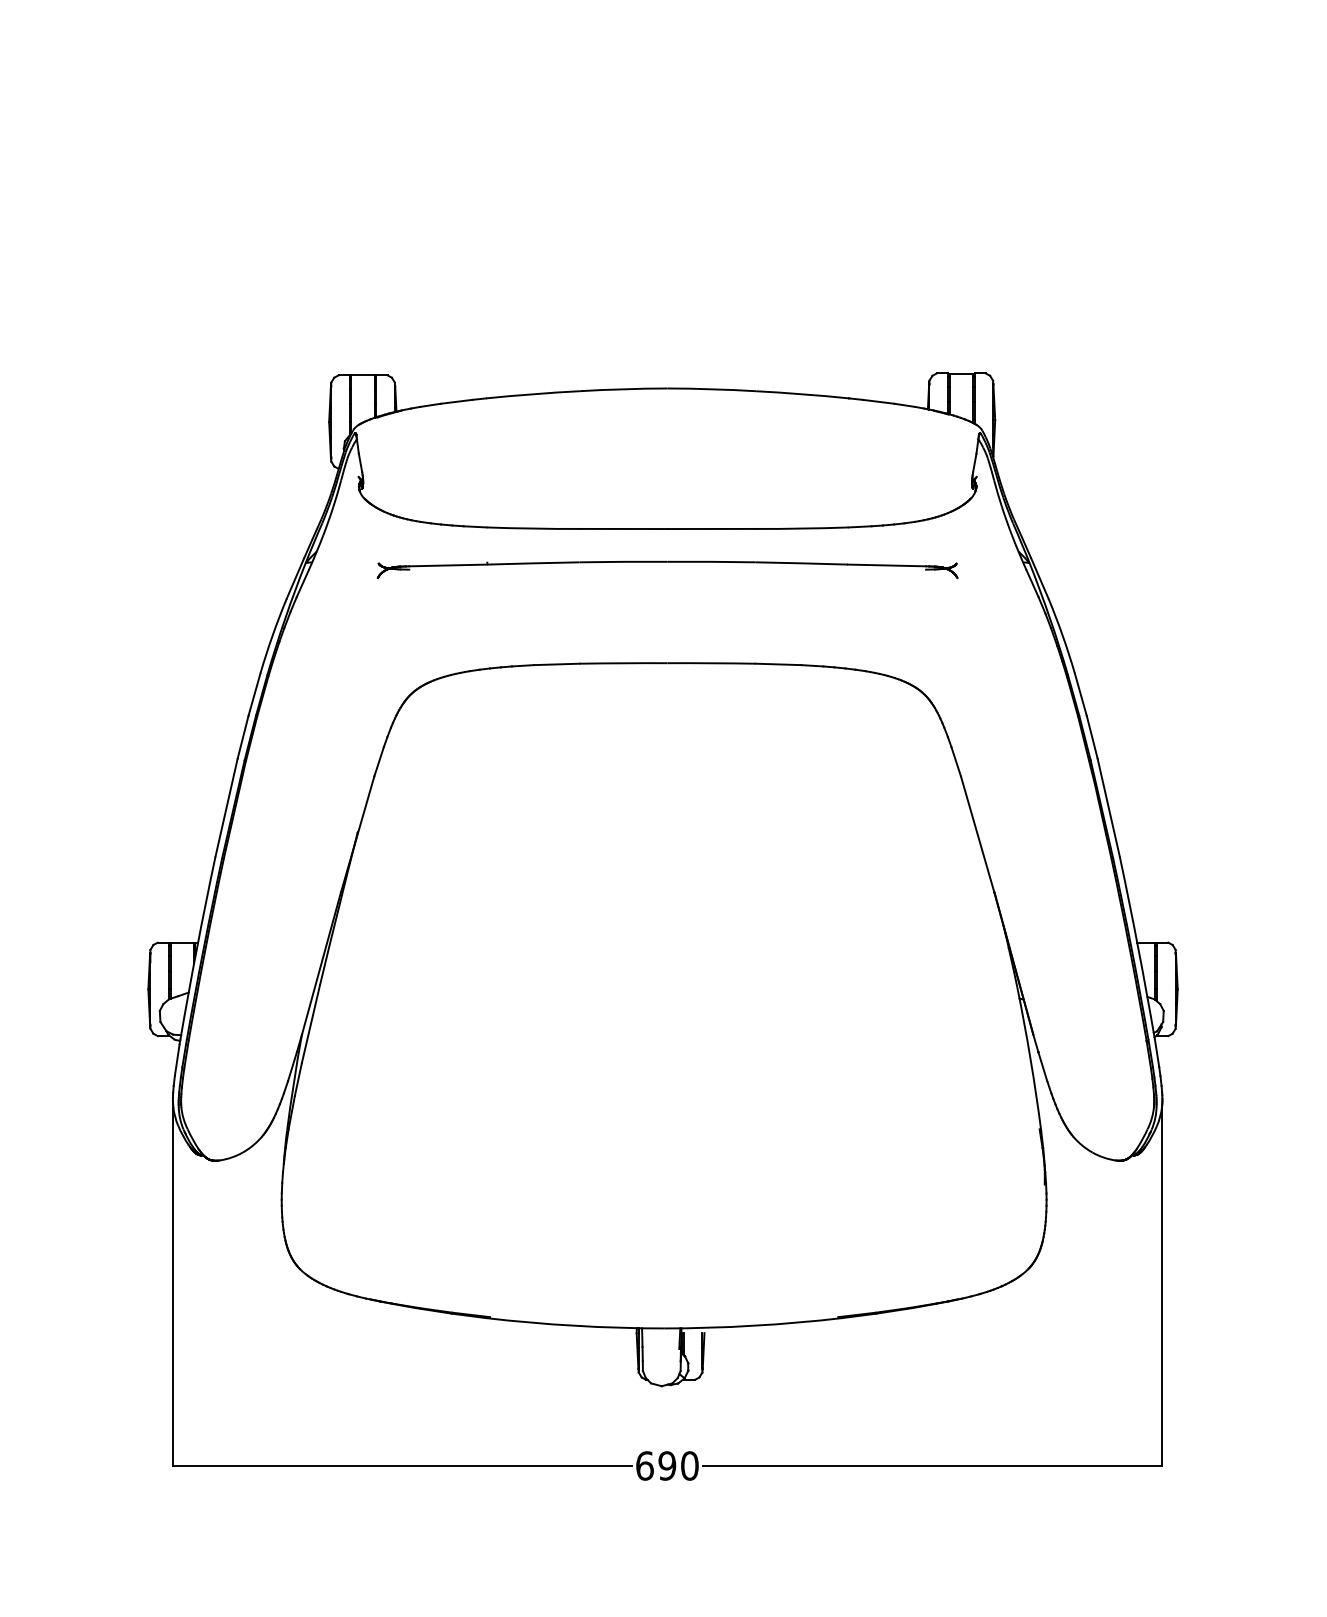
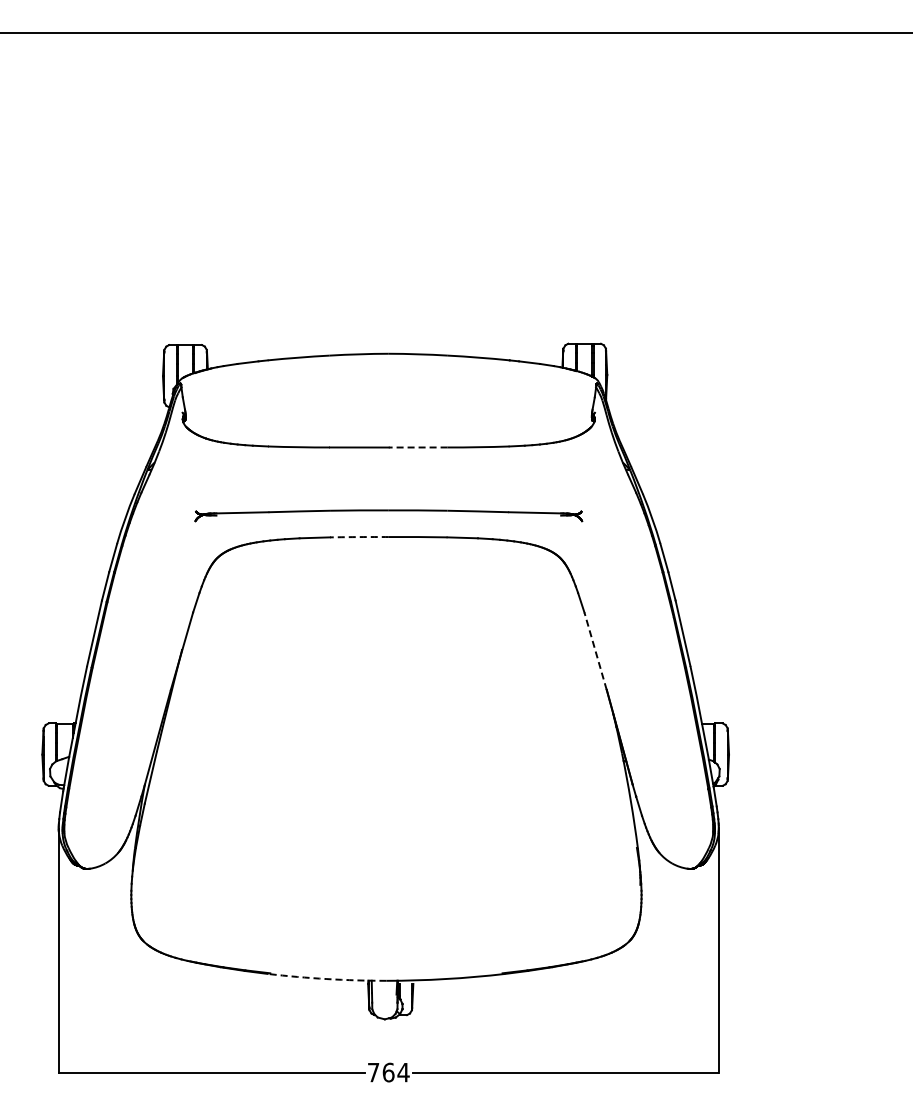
line: (710, 528) -> (417, 447), solid -> dashed
part: (667, 569) -> (388, 515), moved
arc: (623, 663) -> (359, 537), solid -> dashed
line: (977, 833) -> (595, 650), solid -> dashed
arc: (574, 1326) -> (326, 979), solid -> dashed
text: (667, 1465) -> (388, 1072), 690 -> 764

